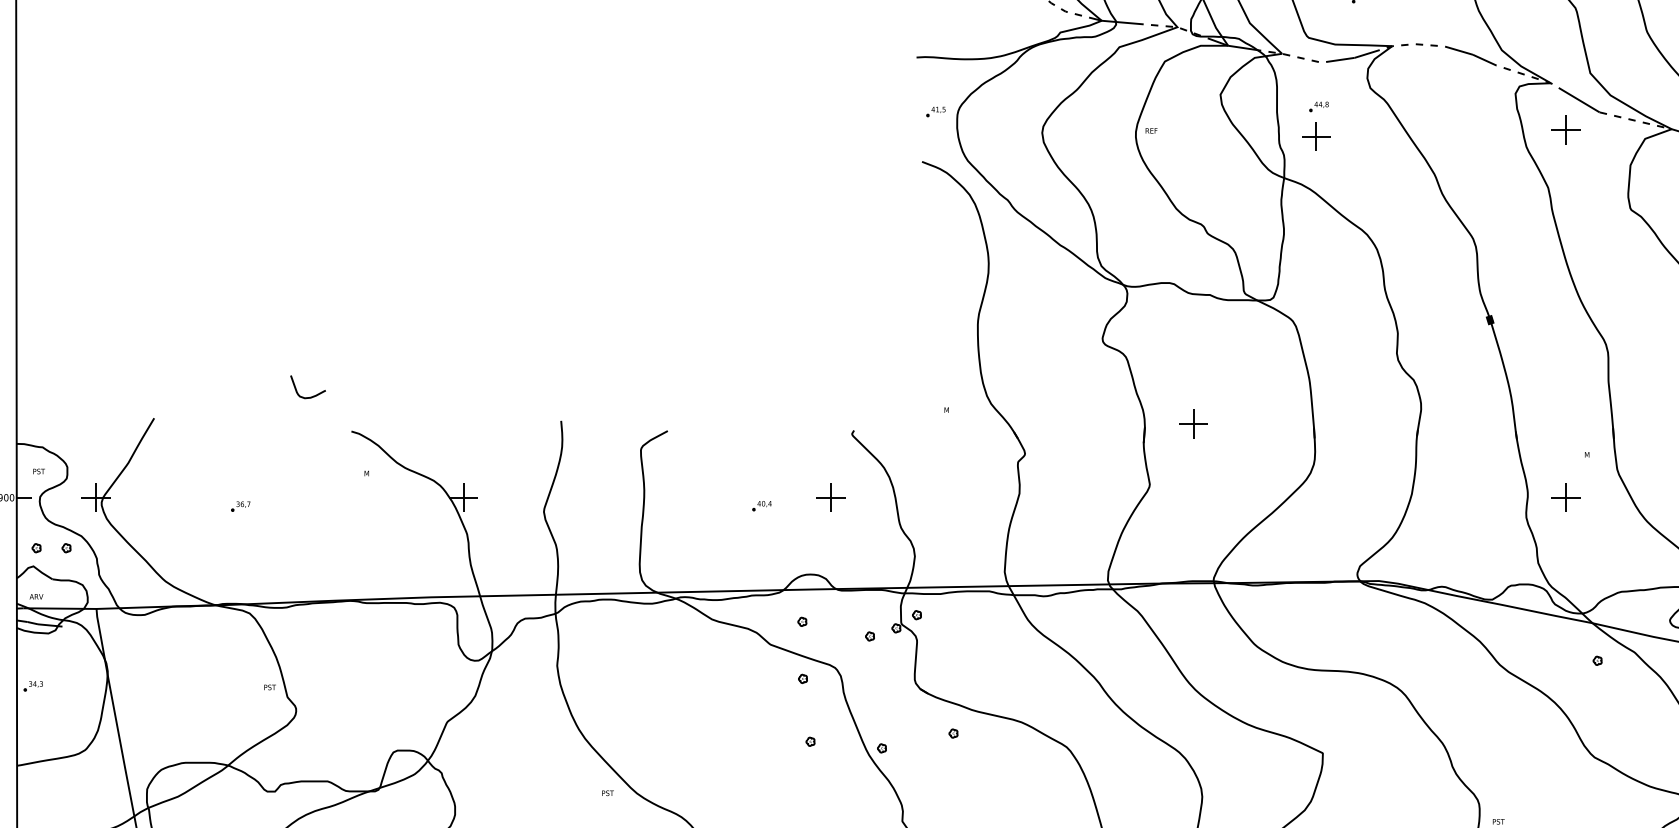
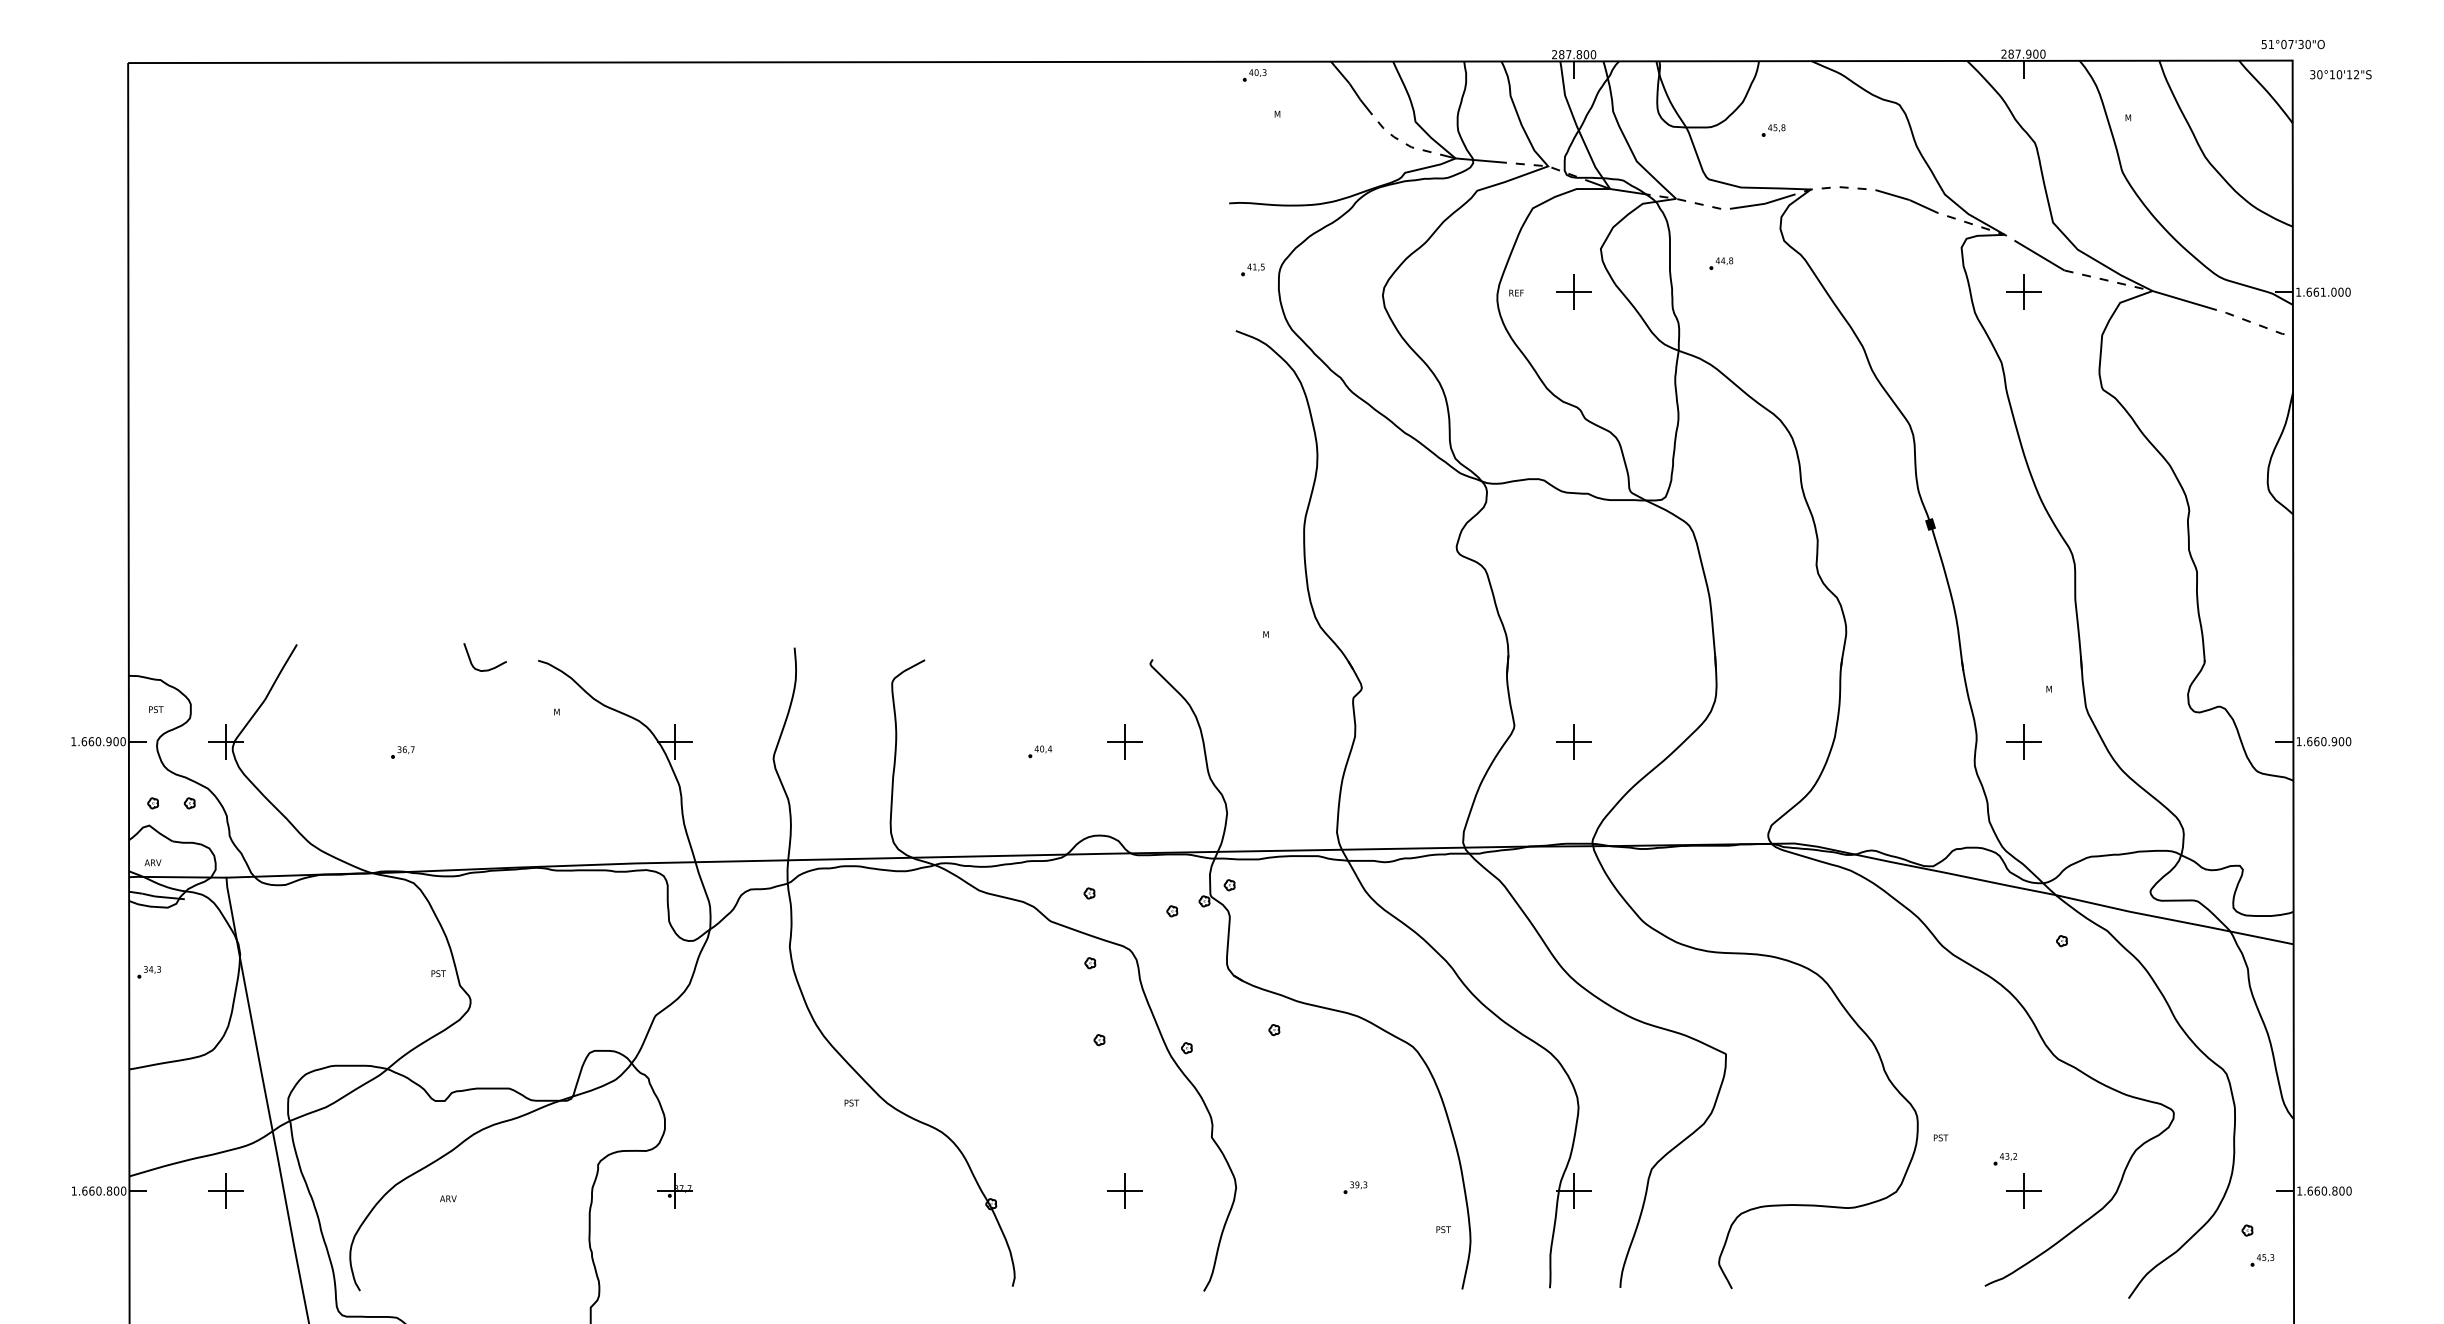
part: (1315, 136) -> (1573, 291), moved
curve: (307, 397) -> (484, 669), moved
part: (1193, 423) -> (1573, 741), moved

